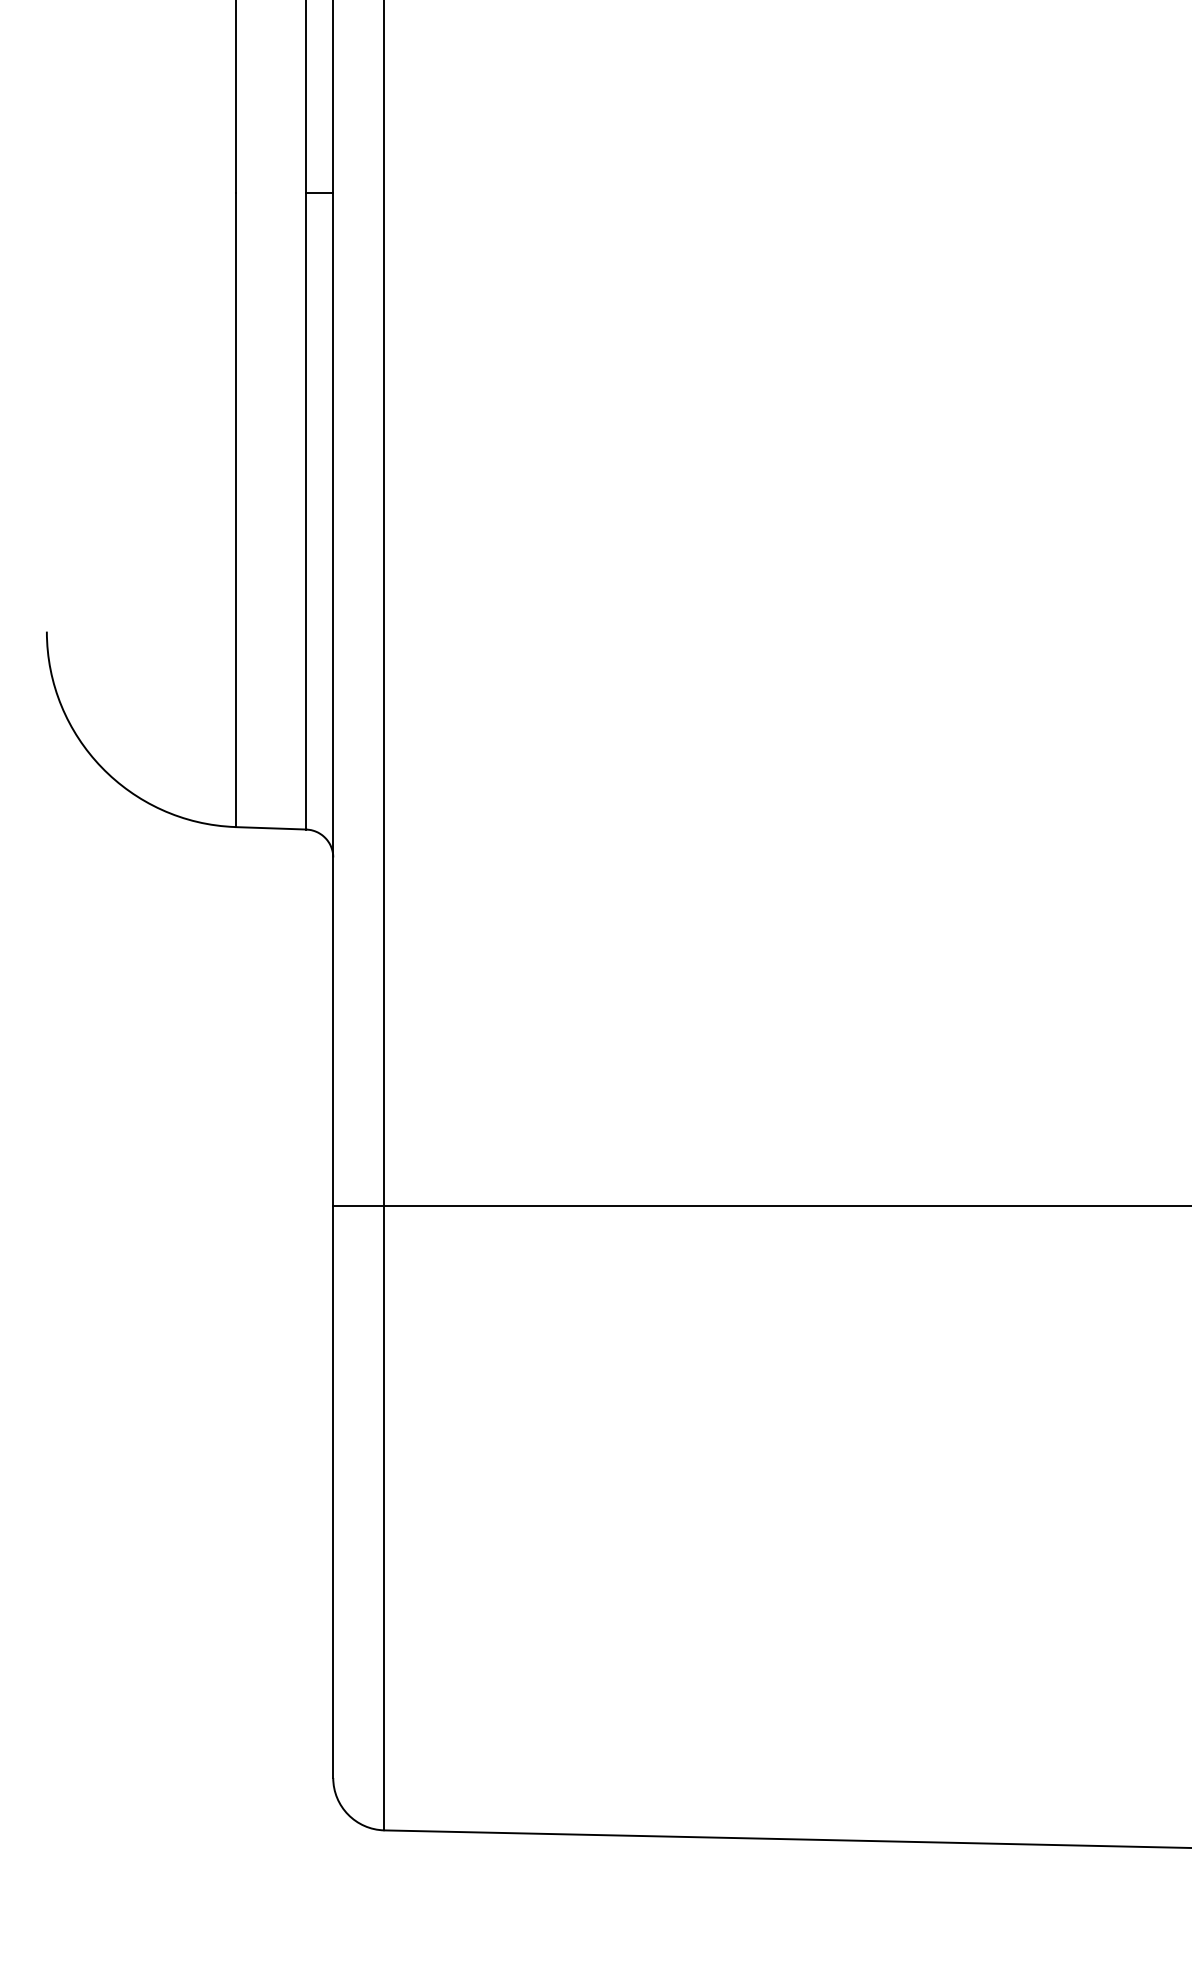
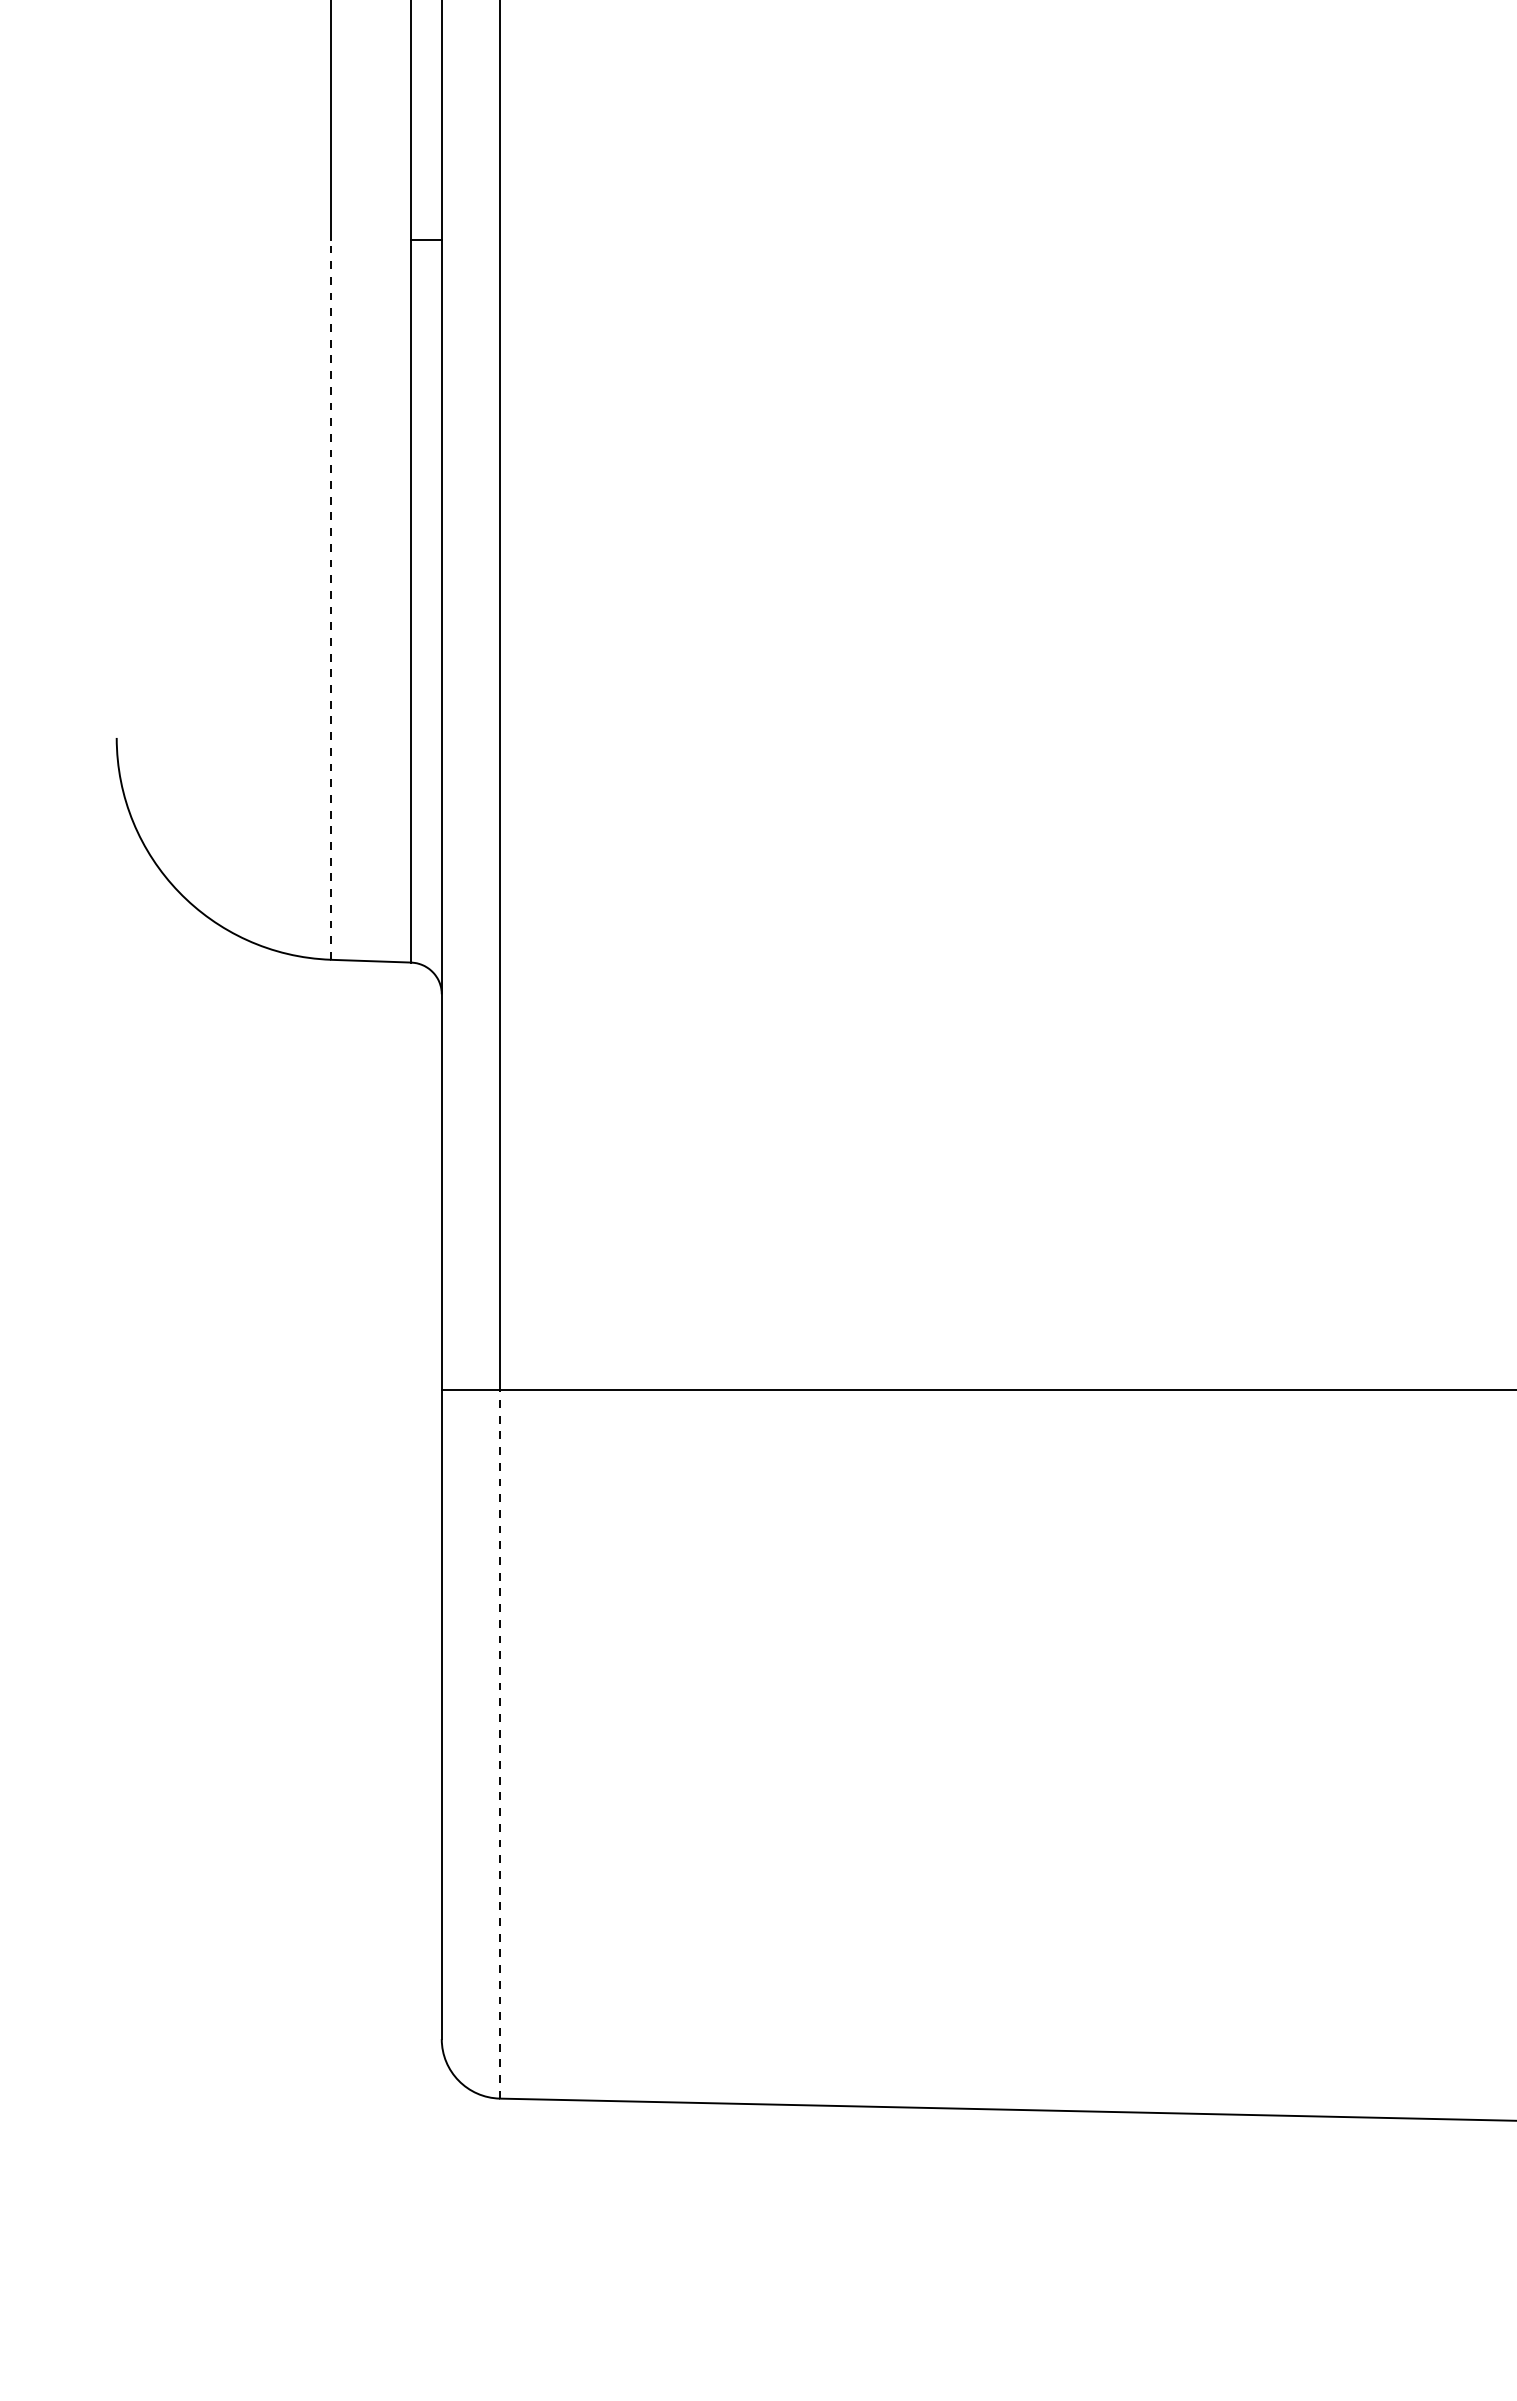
line: (236, 510) -> (331, 600), solid -> dashed
line: (384, 1517) -> (499, 1743), solid -> dashed

